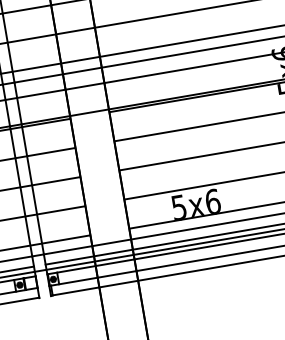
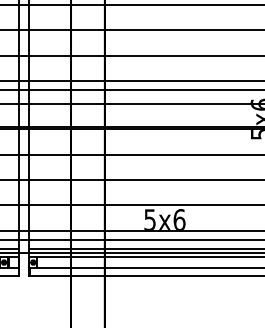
hatch: (99, 173) -> (87, 179), added

